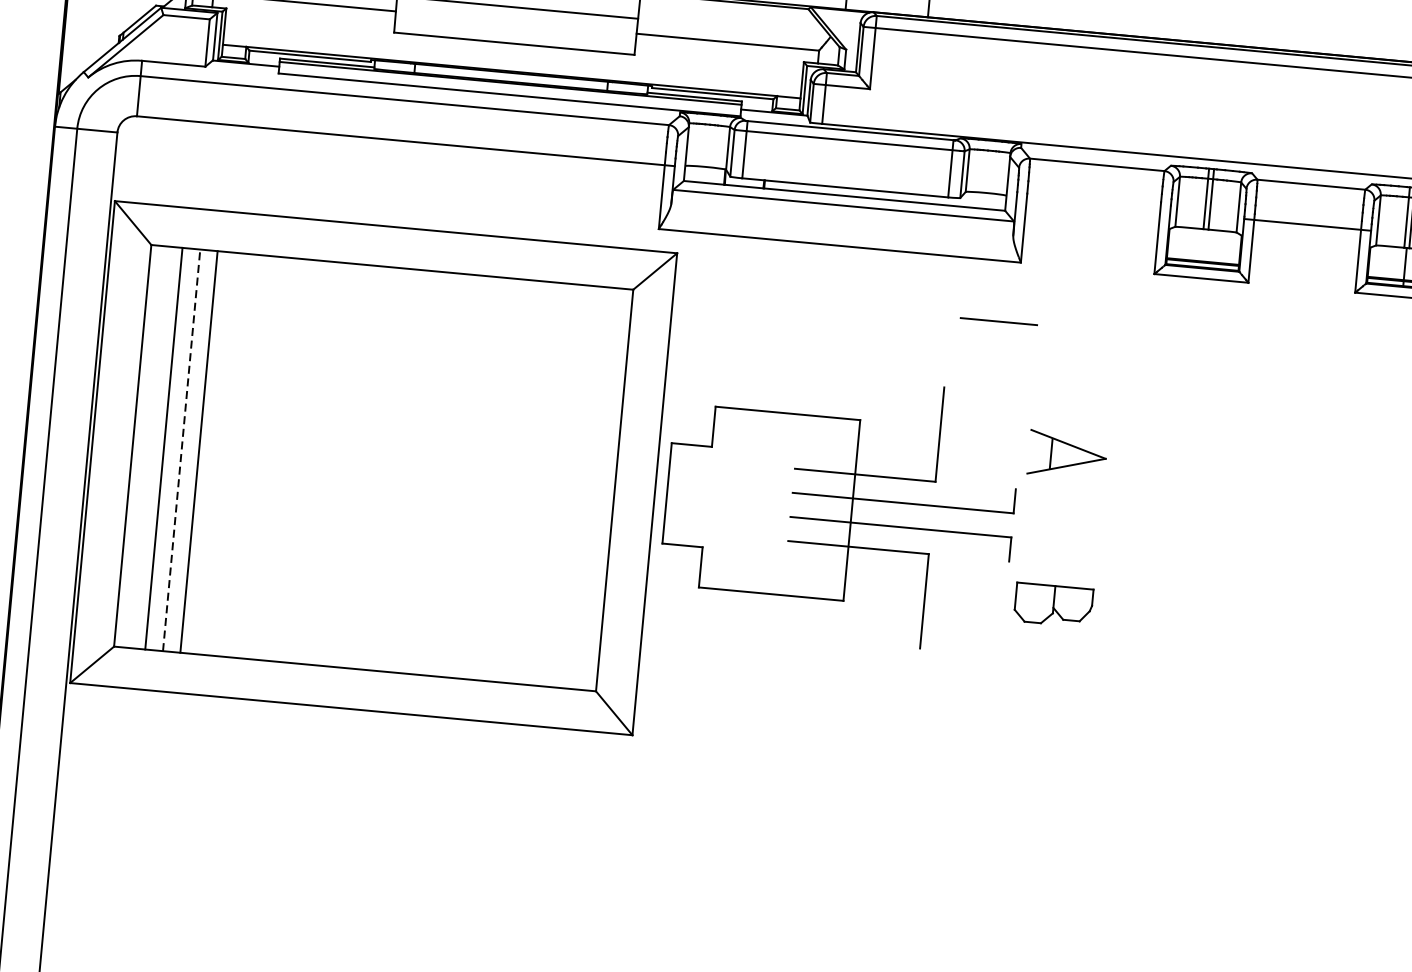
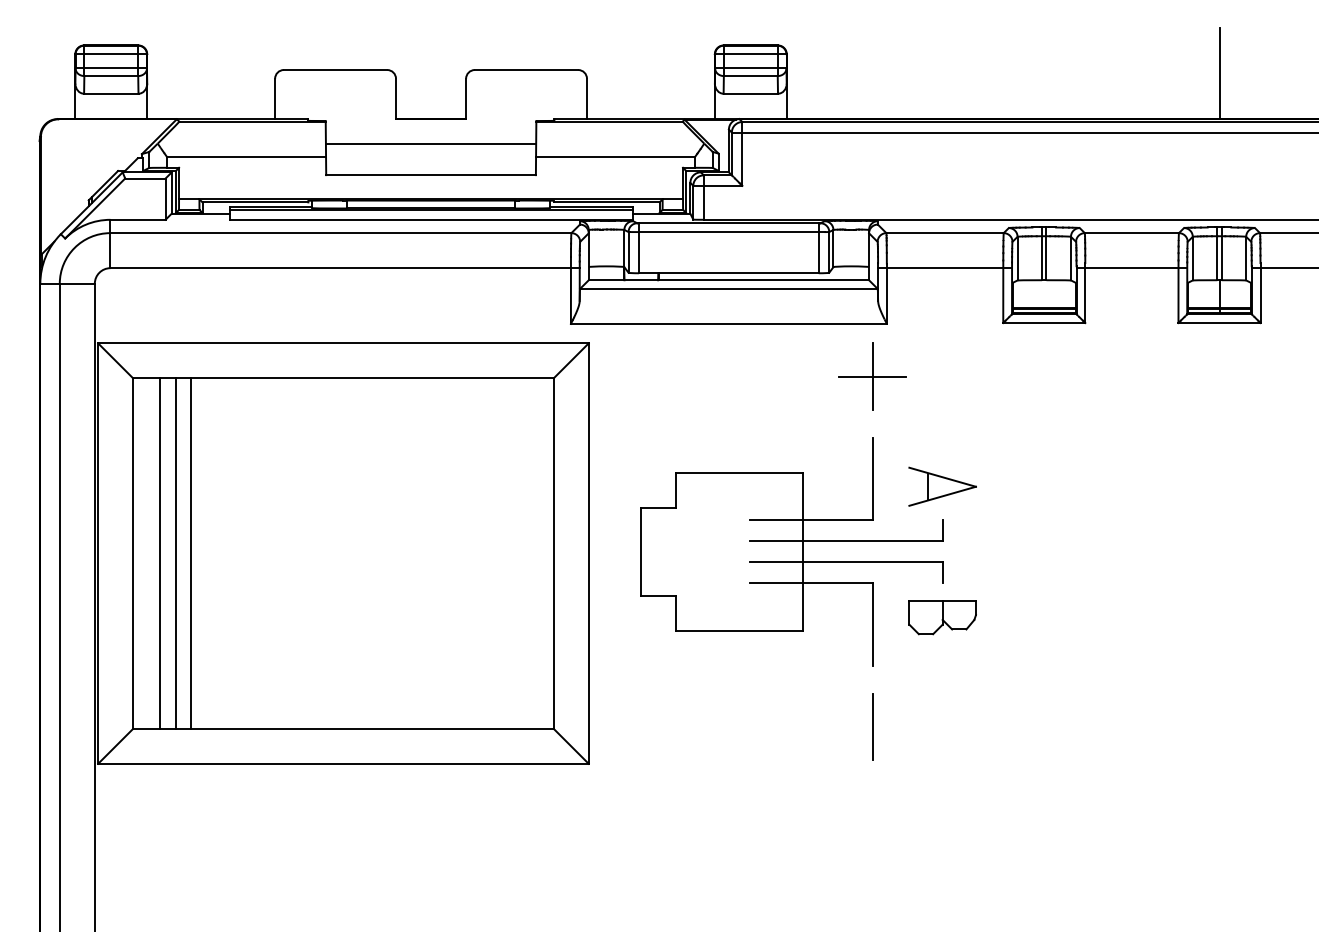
line: (1093, 205) -> (945, 268), added
line: (998, 321) -> (872, 376), added
line: (181, 450) -> (175, 553), dashed -> solid
part: (839, 508) -> (791, 551), moved
line: (961, 722) -> (872, 726), added

